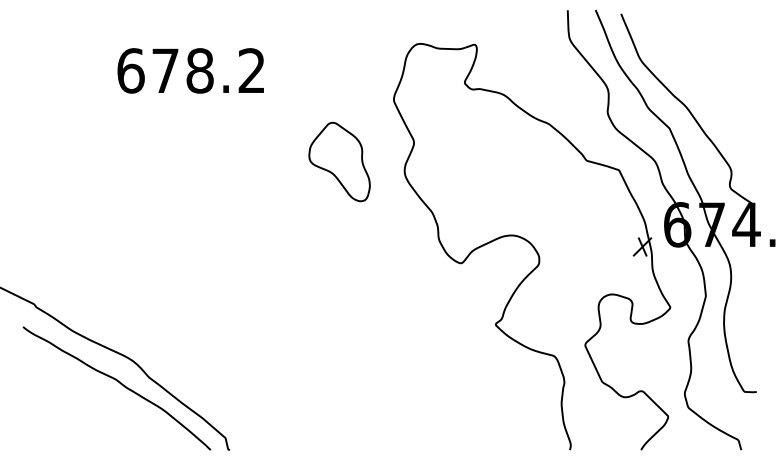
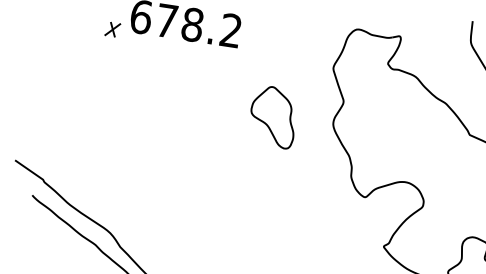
part: (95, 92) -> (112, 29), added
part: (339, 161) -> (273, 116), moved

